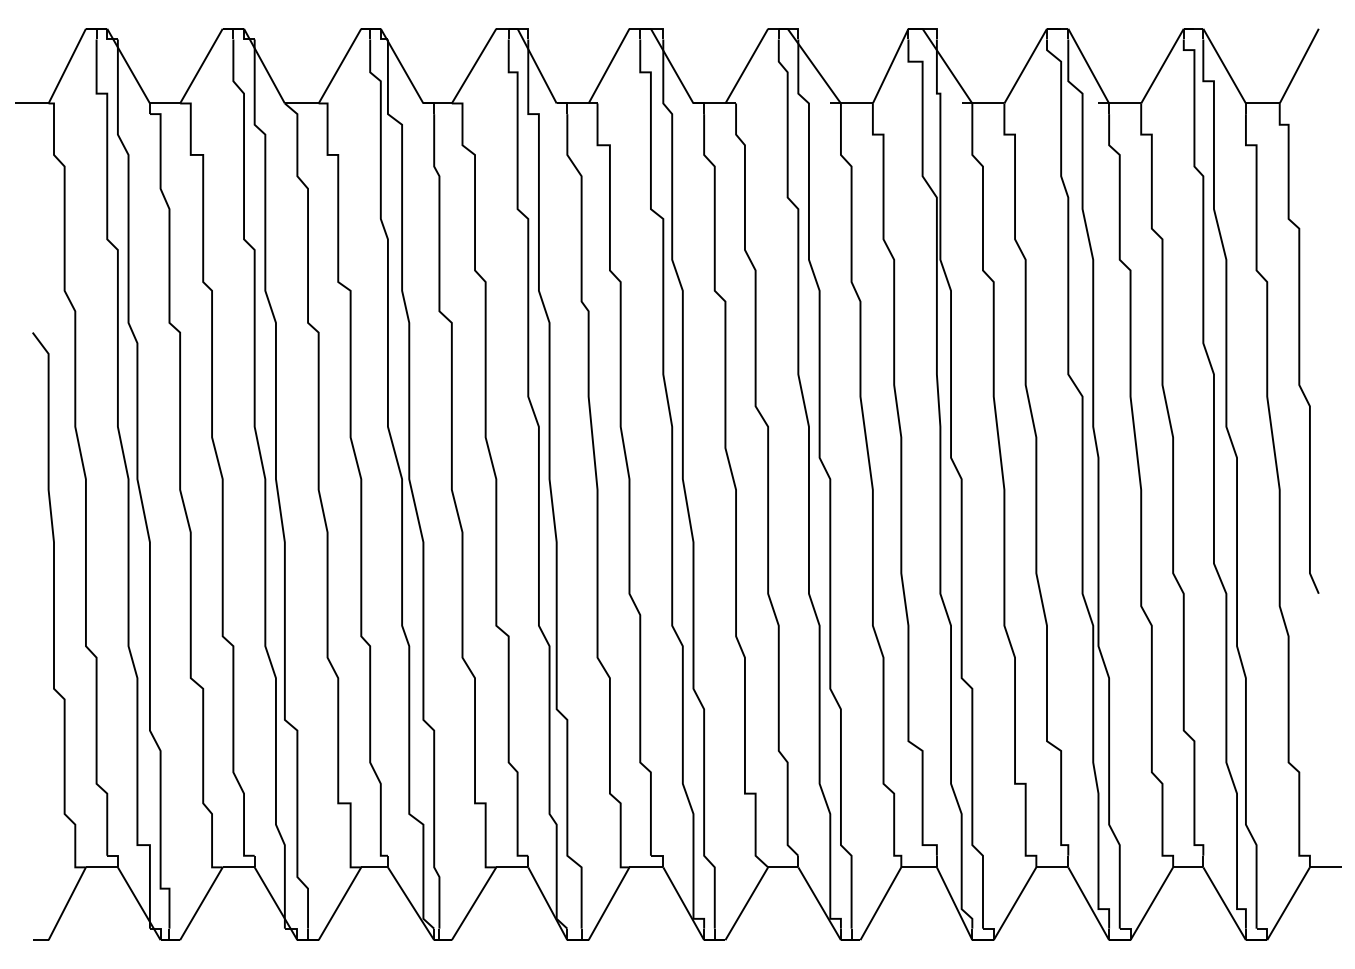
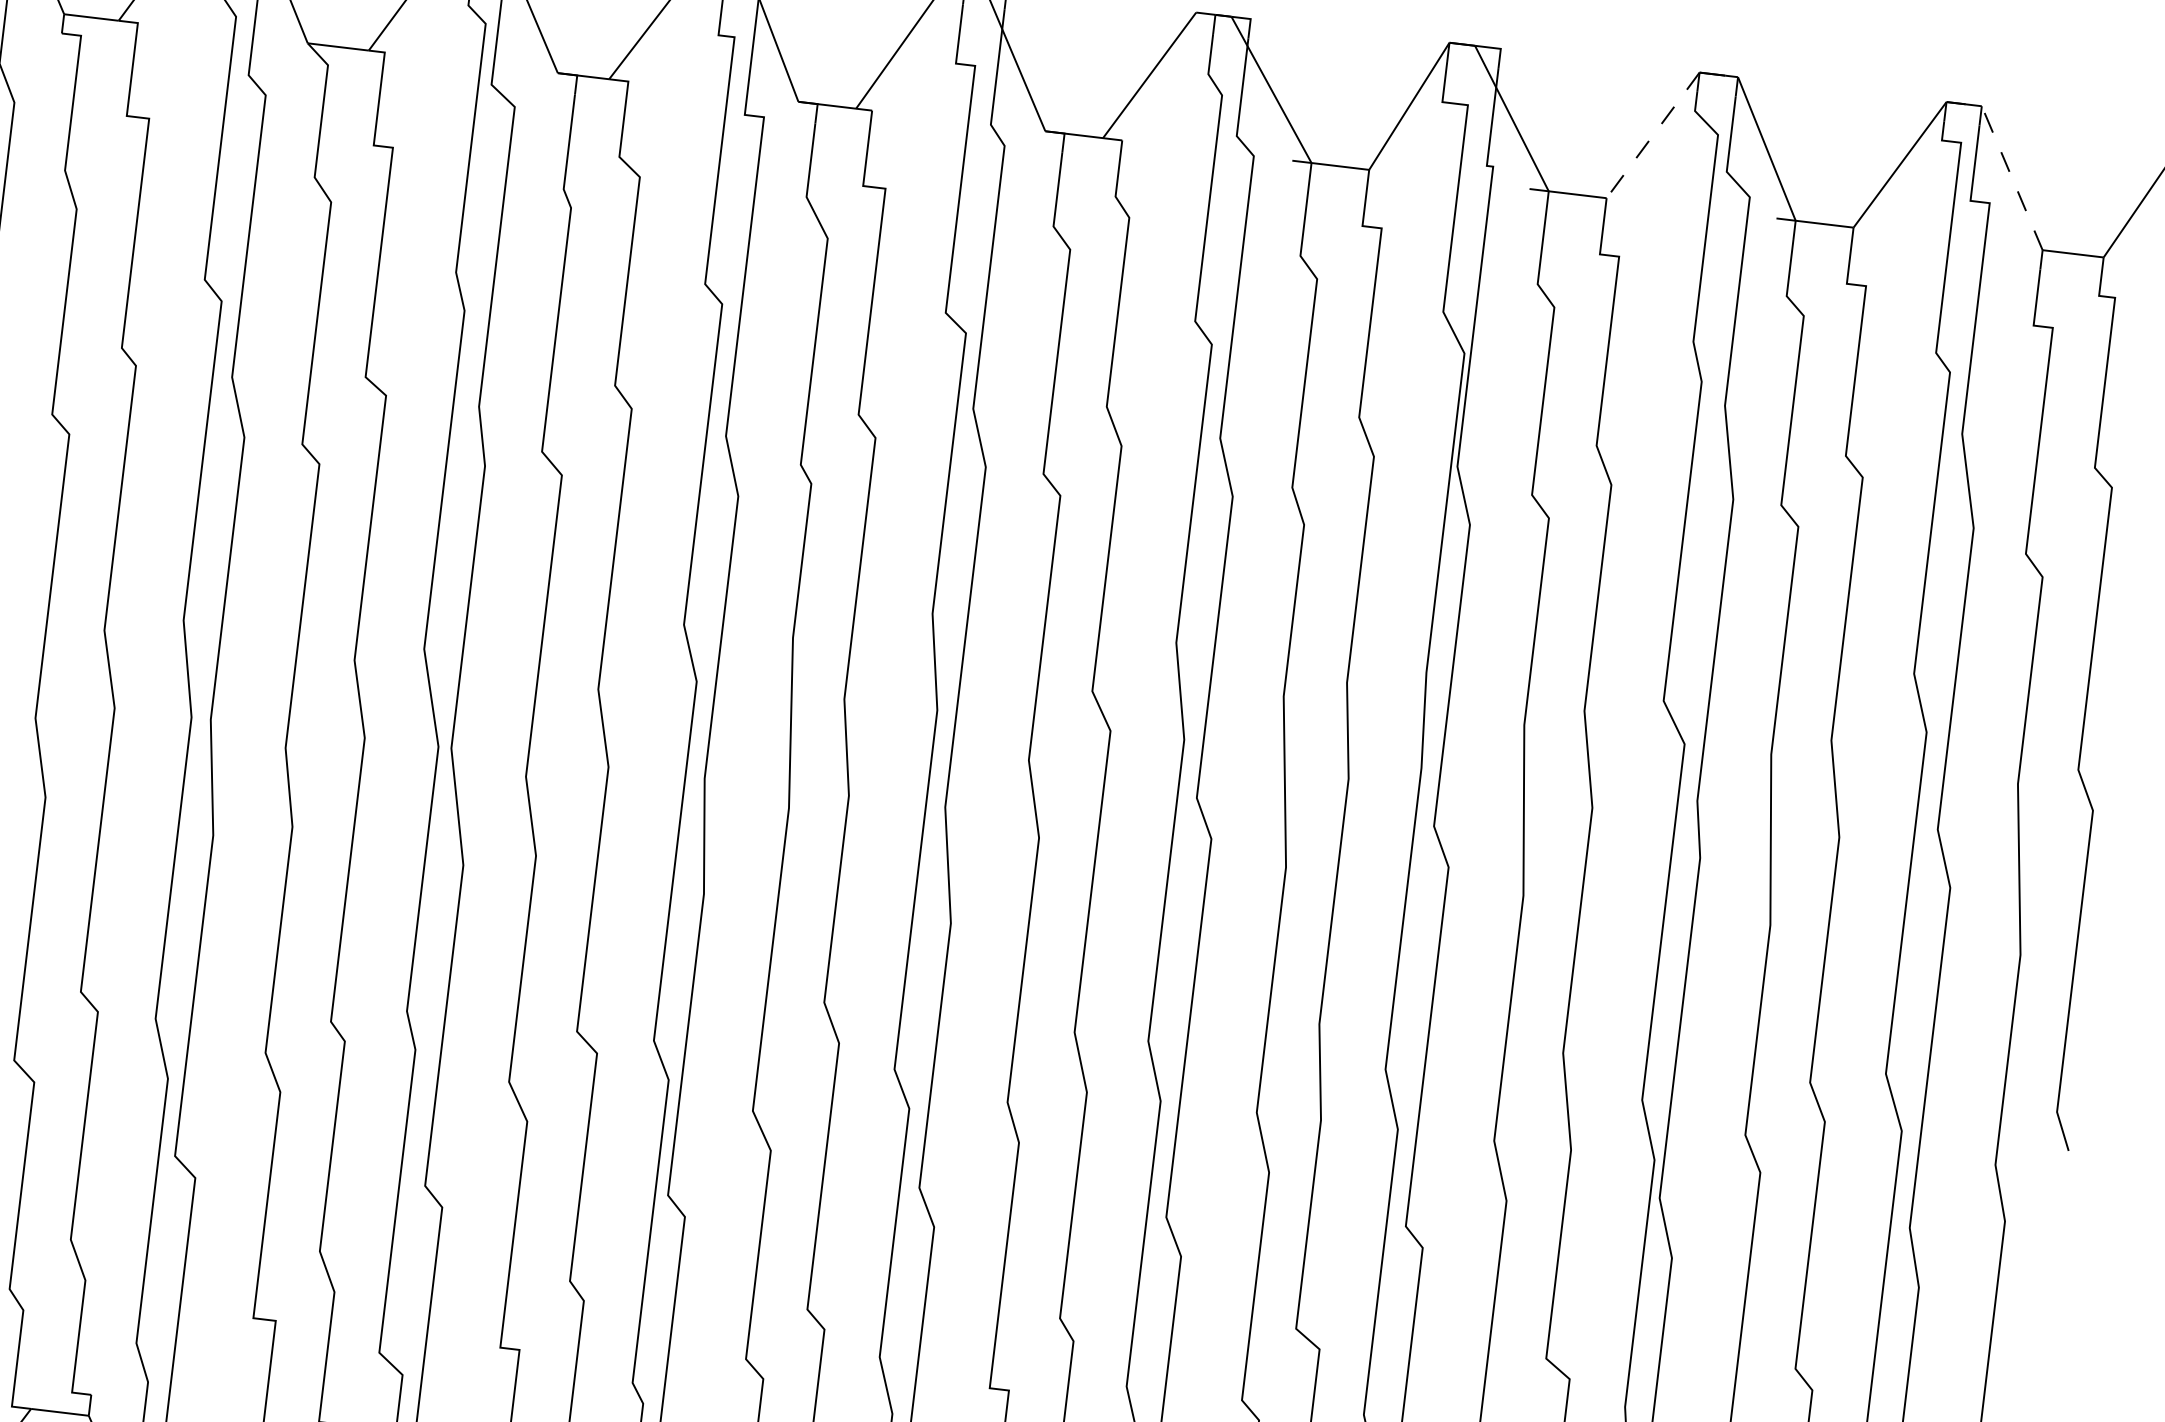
line: (1025, 66) -> (1652, 135), solid -> dashed
line: (1224, 66) -> (2011, 178), solid -> dashed

